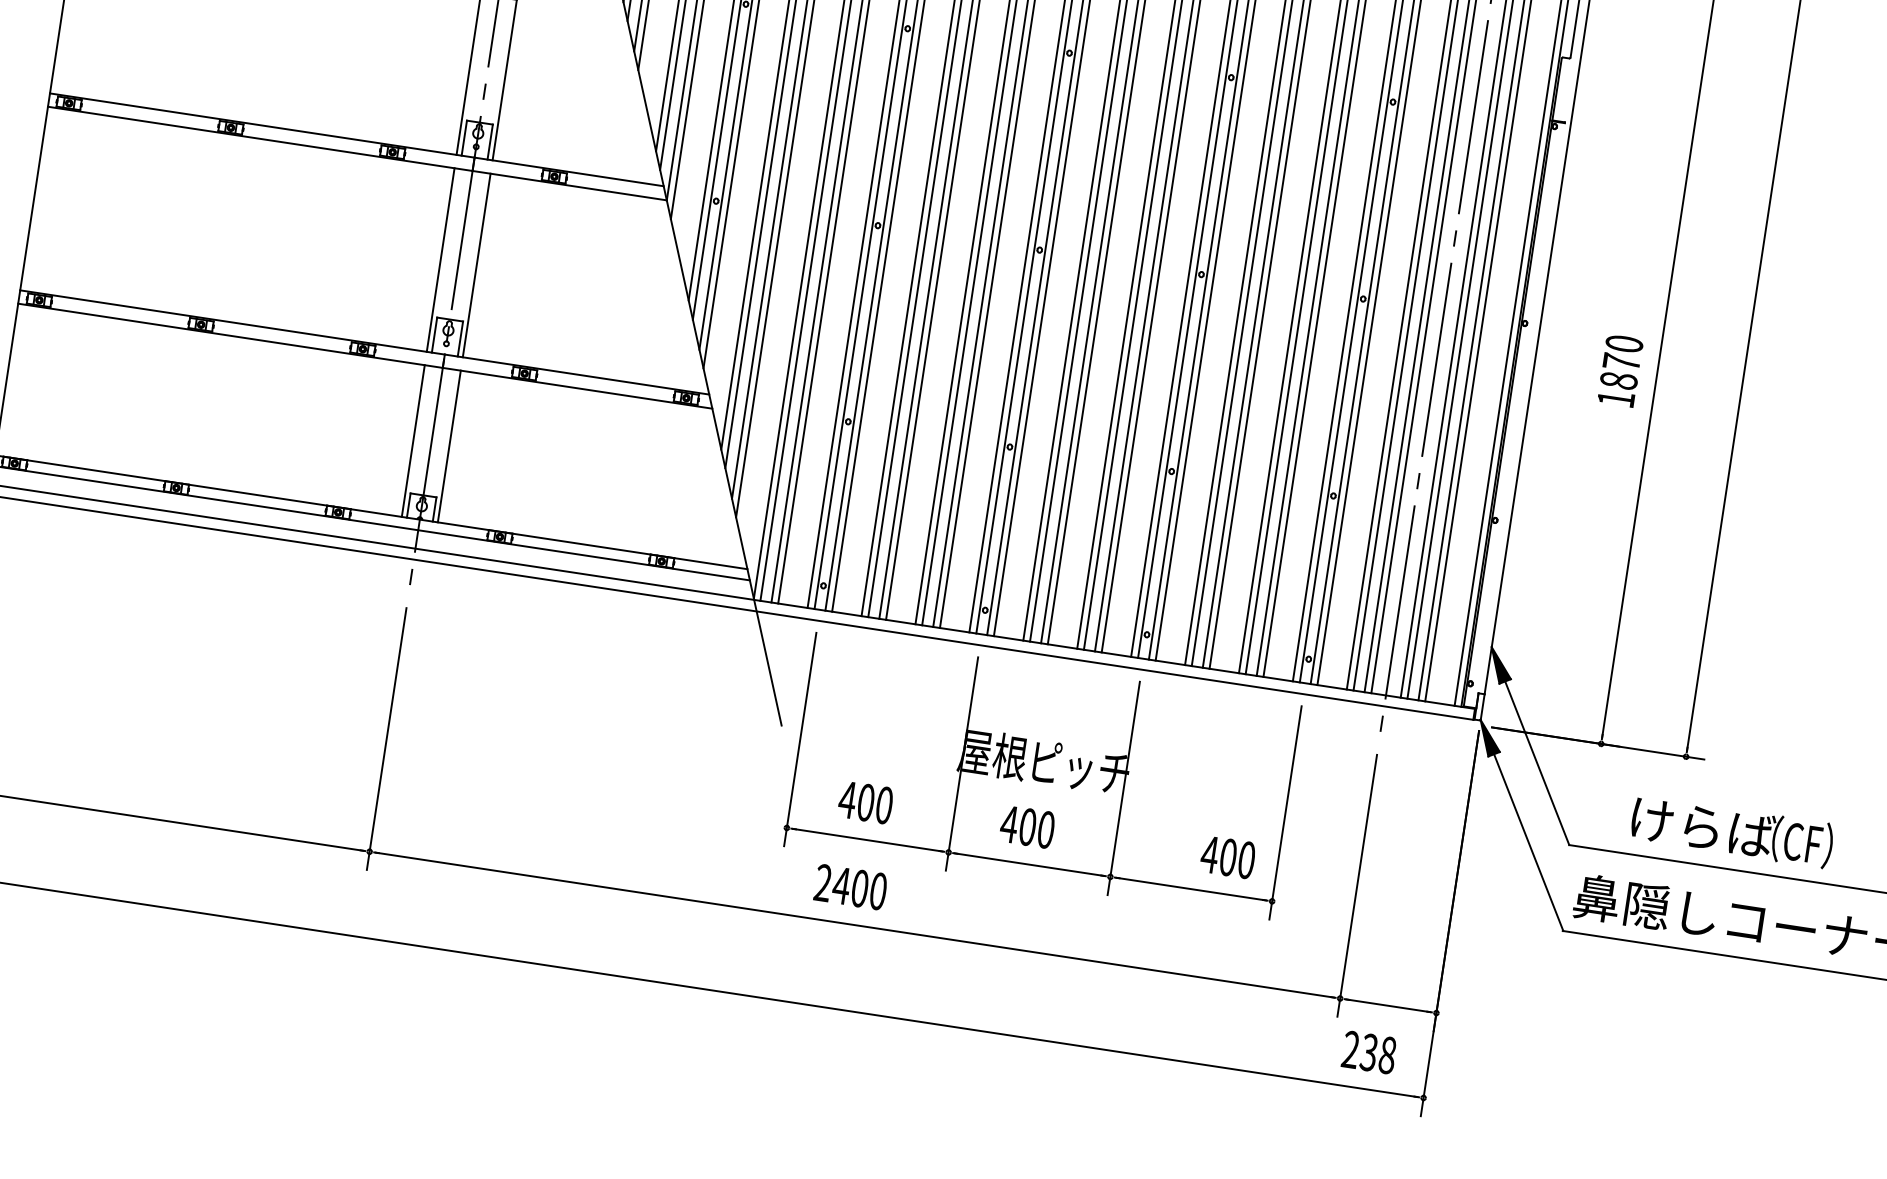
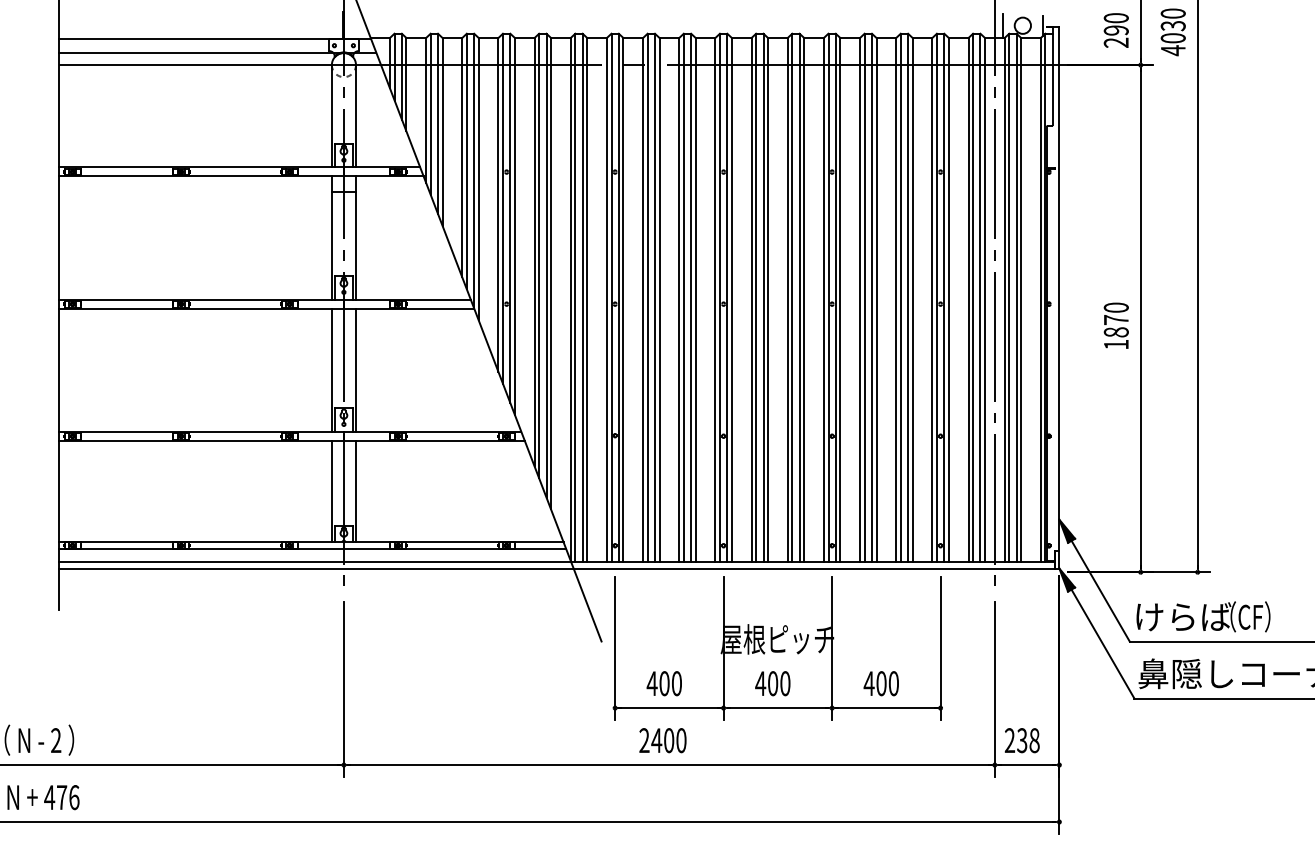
text: (1732, 831) -> (1203, 616), moved
text: (1226, 856) -> (880, 683), moved
text: (1368, 1052) -> (1021, 740), moved

